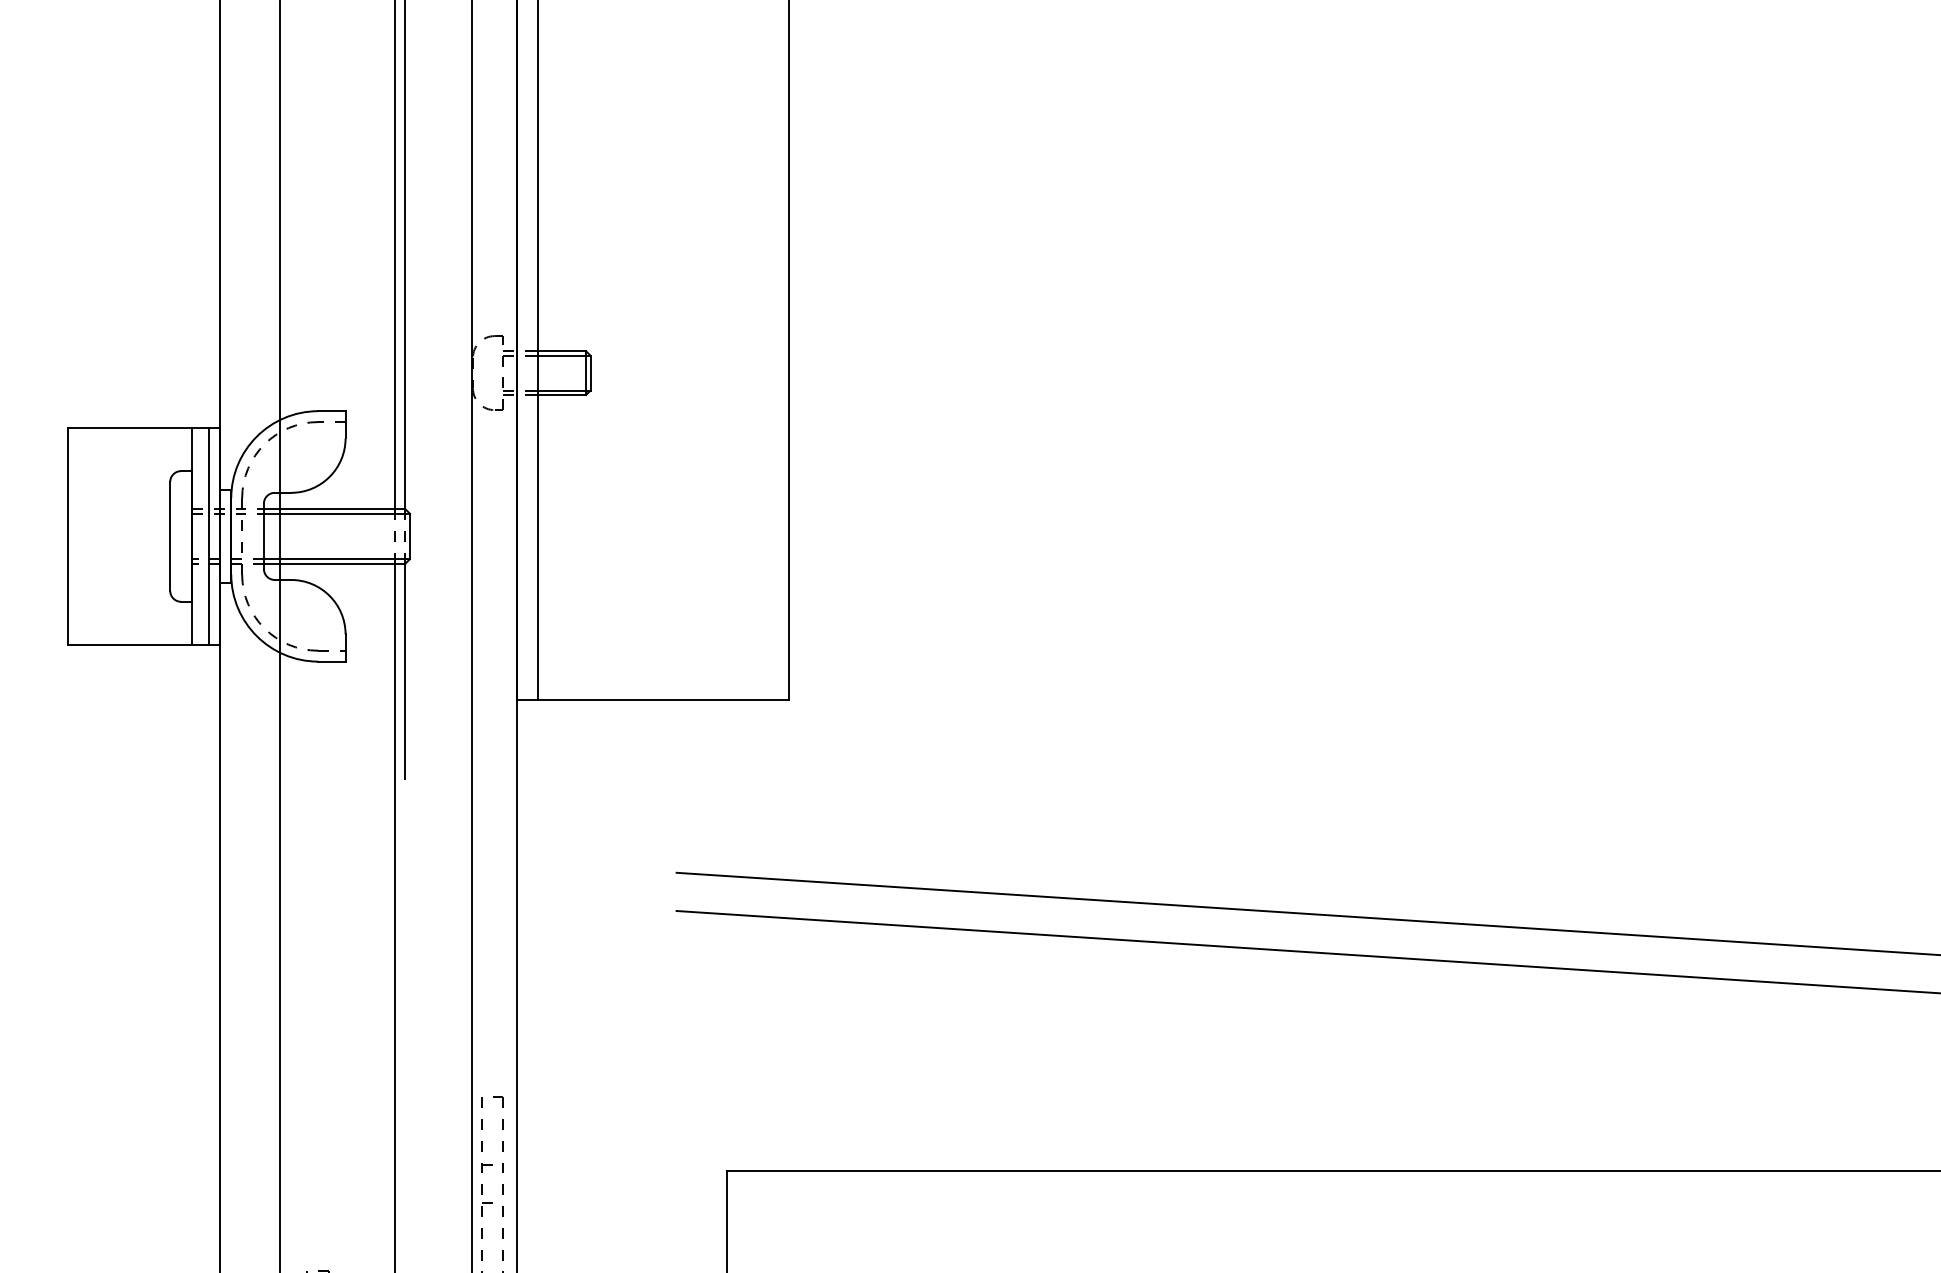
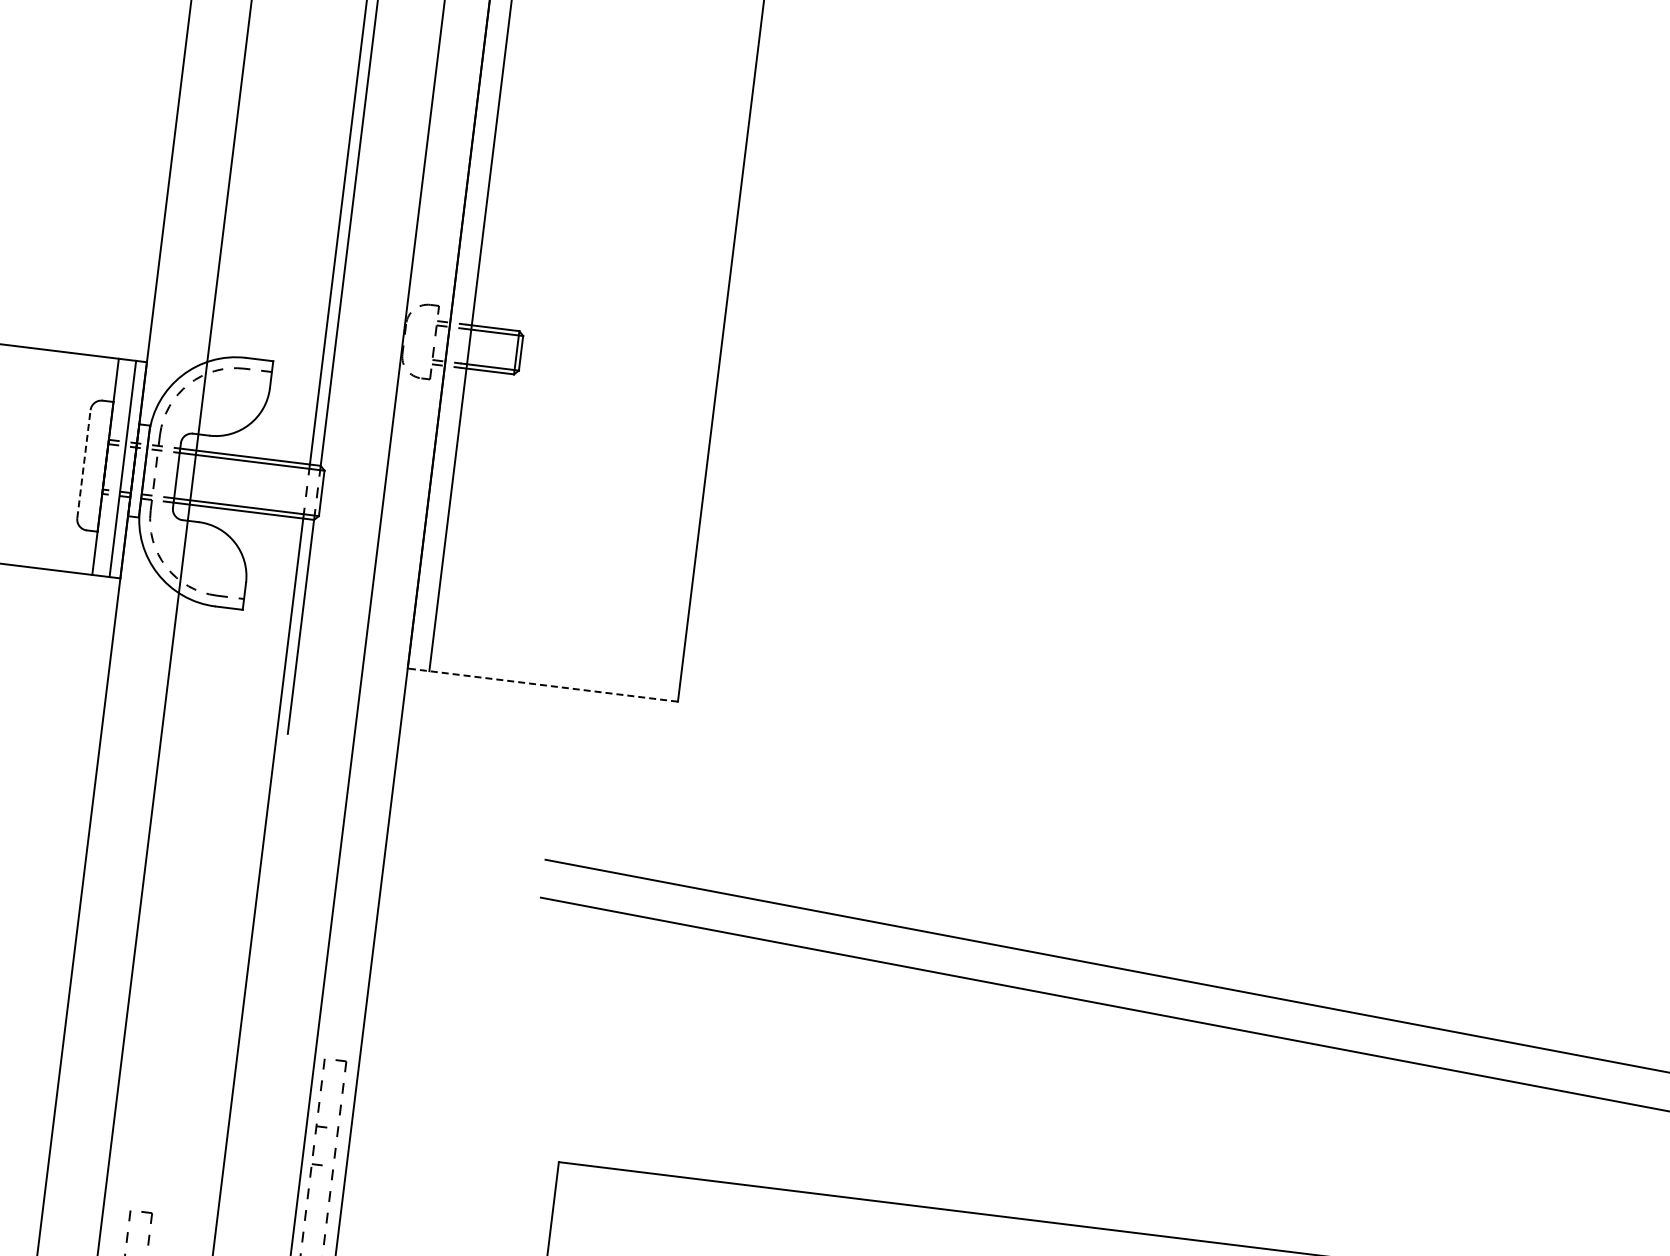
line: (170, 535) -> (84, 463), solid -> dashed
line: (652, 699) -> (542, 684), solid -> dashed

